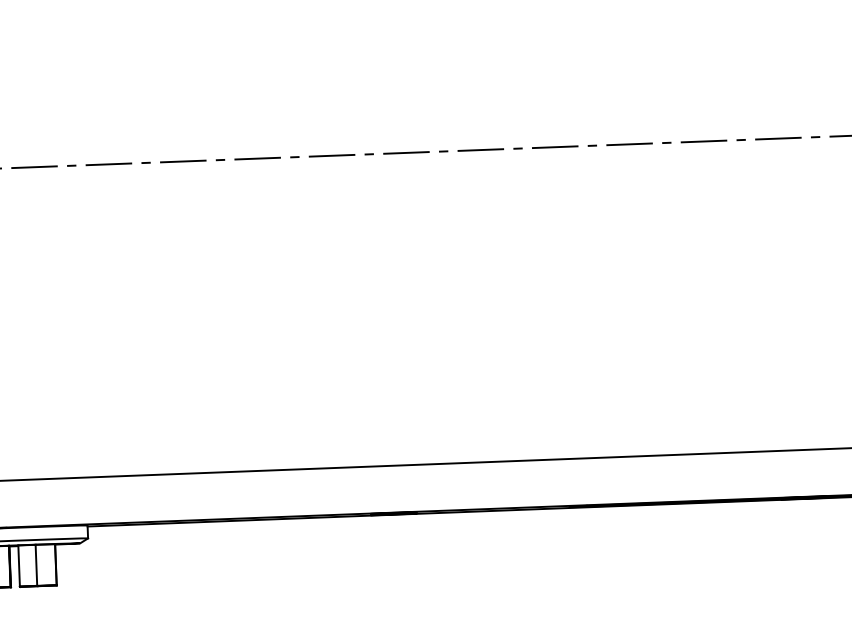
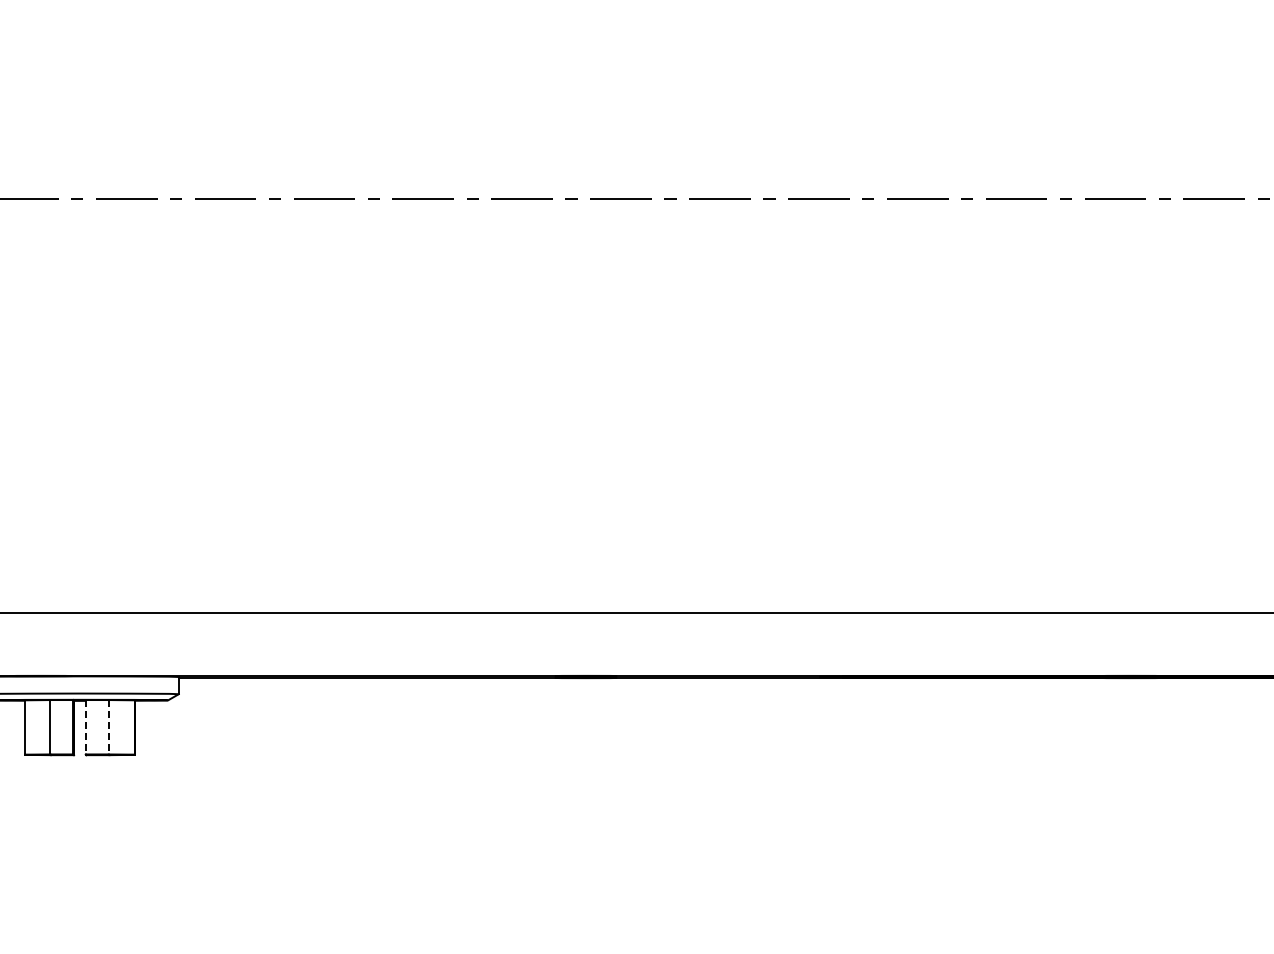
line: (36, 565) -> (108, 727), solid -> dashed
line: (18, 566) -> (85, 727), solid -> dashed

